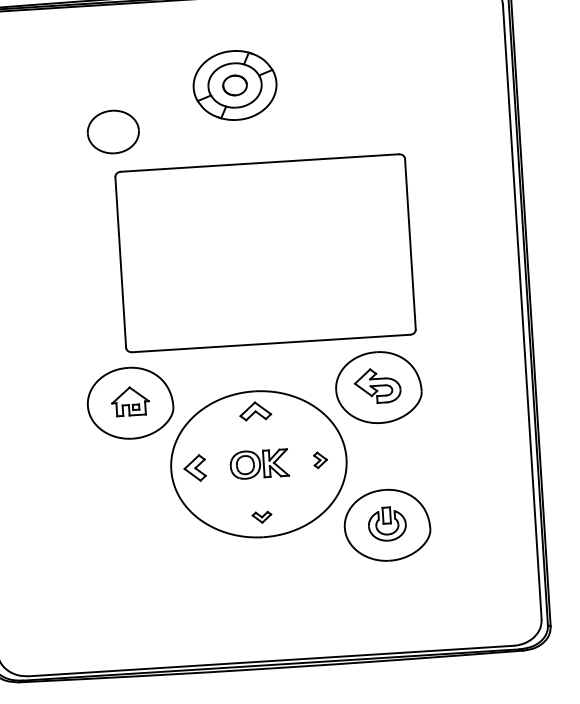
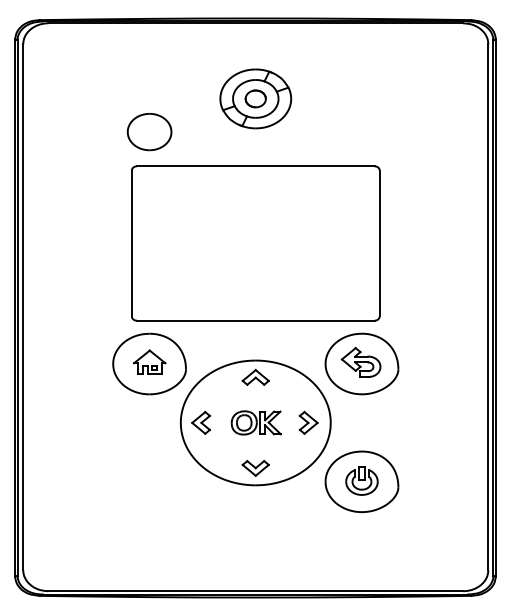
part: (265, 253) -> (255, 243), moved
part: (320, 459) -> (308, 422), size x1.67
part: (261, 517) -> (255, 468), size x1.67

